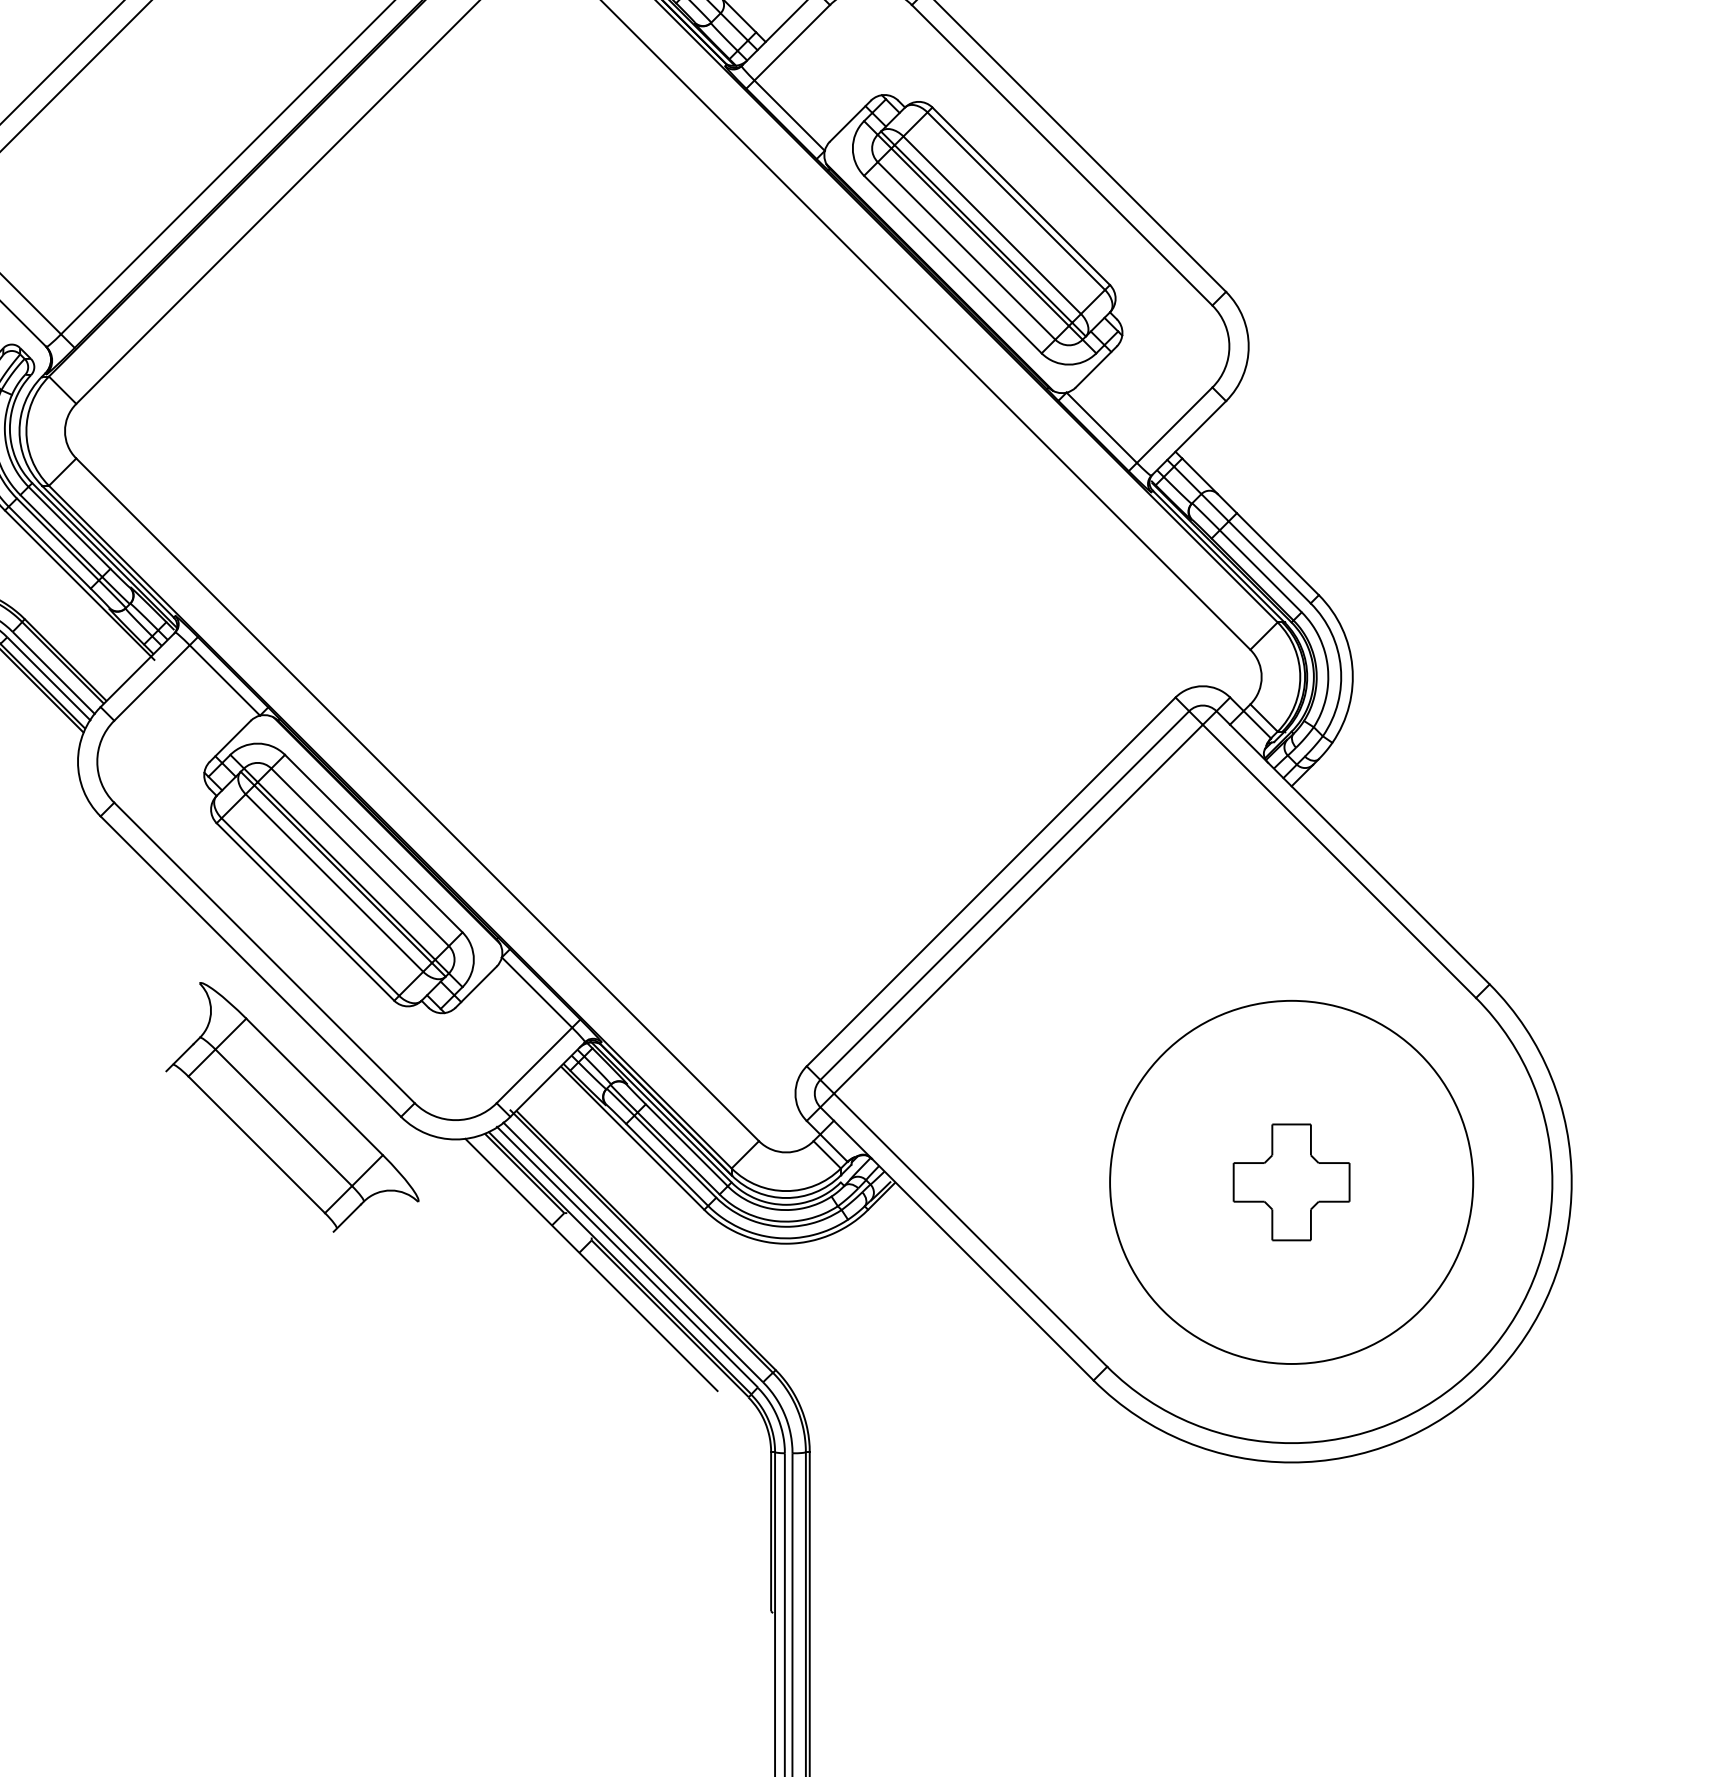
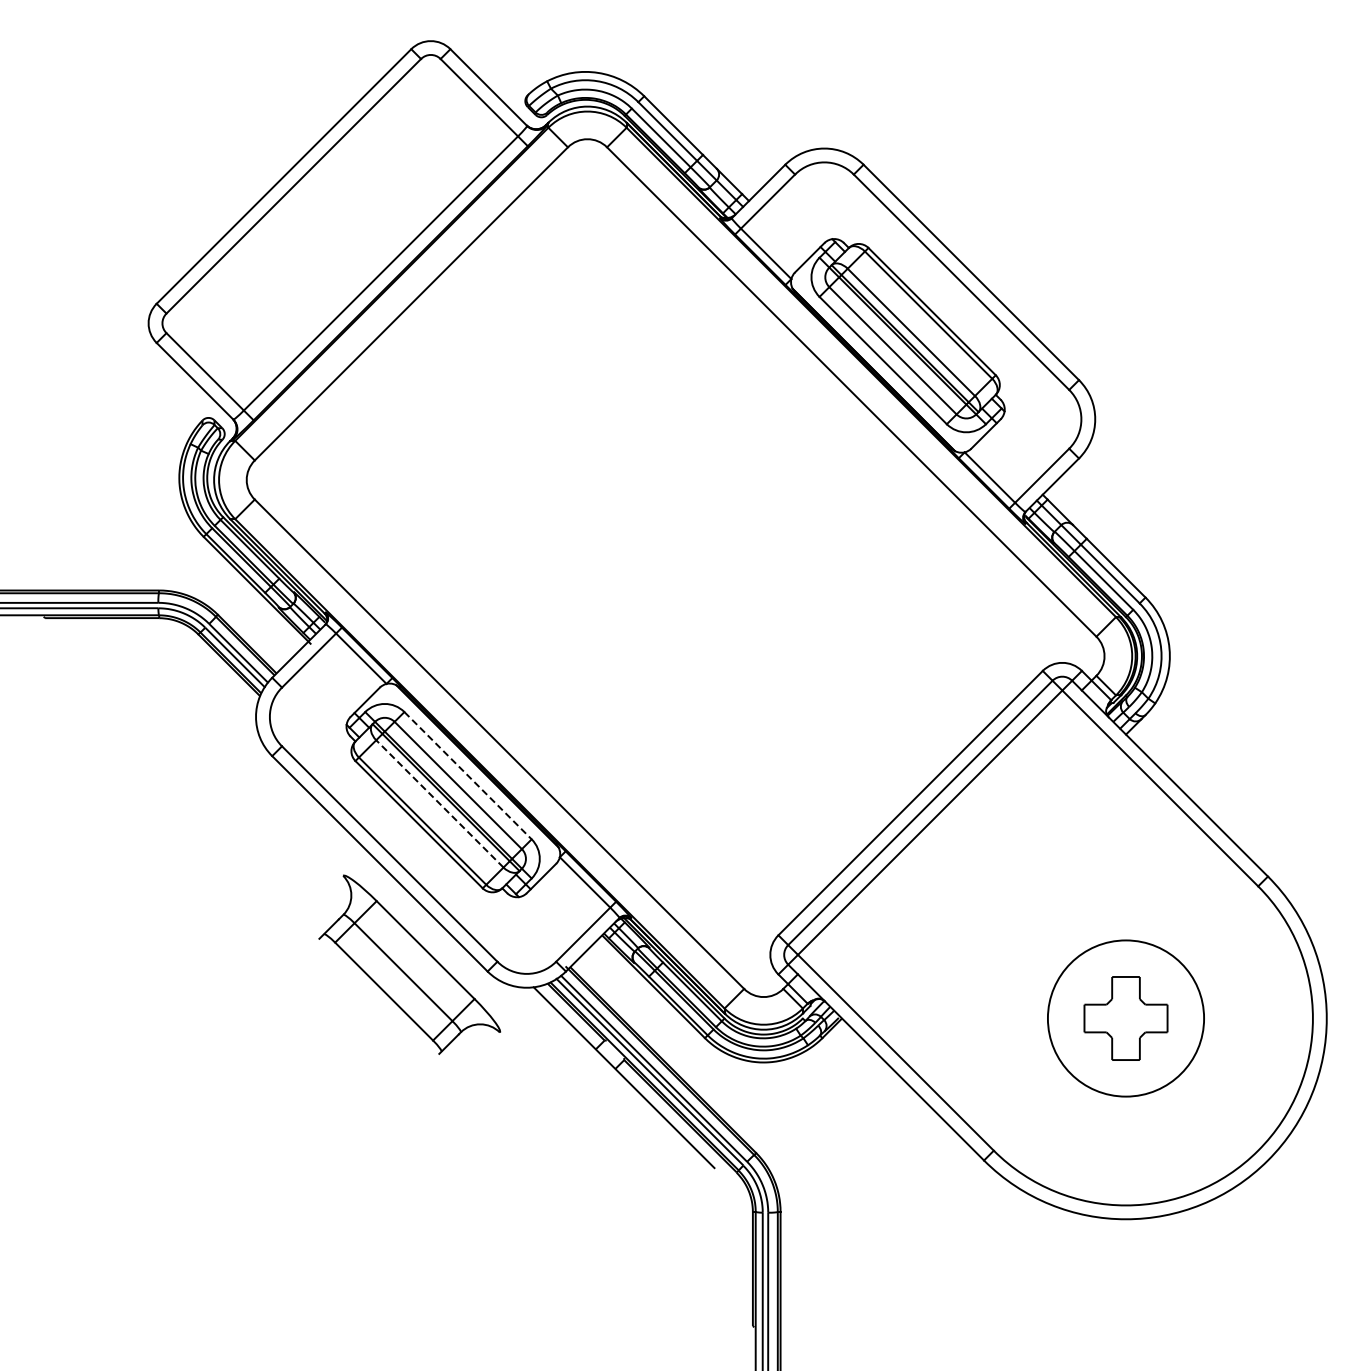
line: (374, 843) -> (468, 775), solid -> dashed
line: (333, 882) -> (439, 803), solid -> dashed
circle: (1290, 1182) -> (1125, 1018), size x0.6

